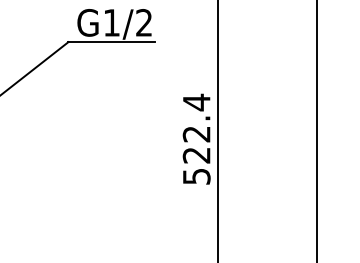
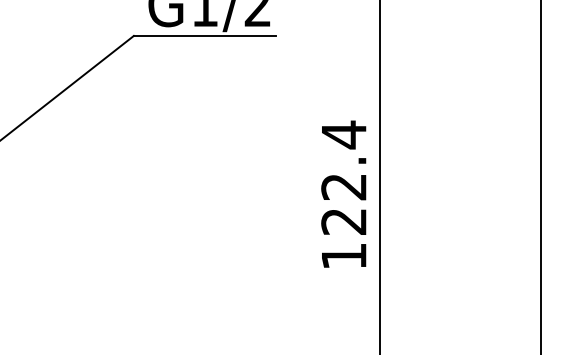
text: (196, 176) -> (343, 256), 522.4 -> 122.4

